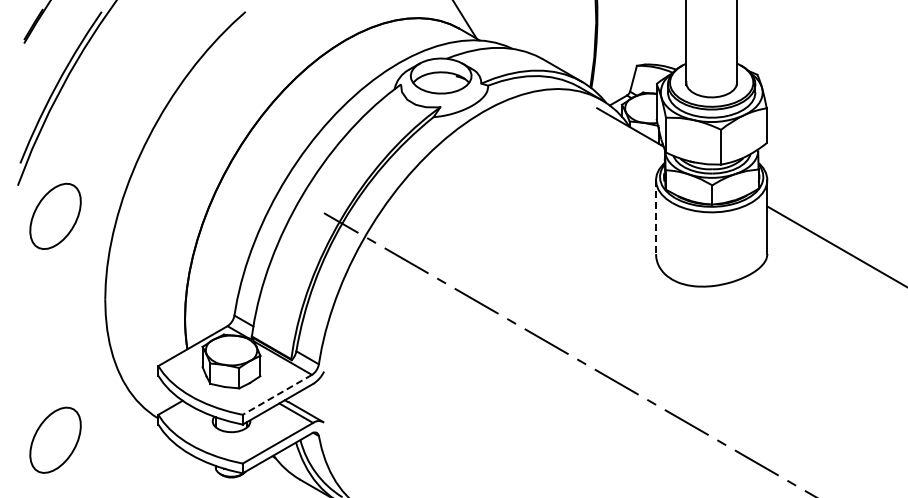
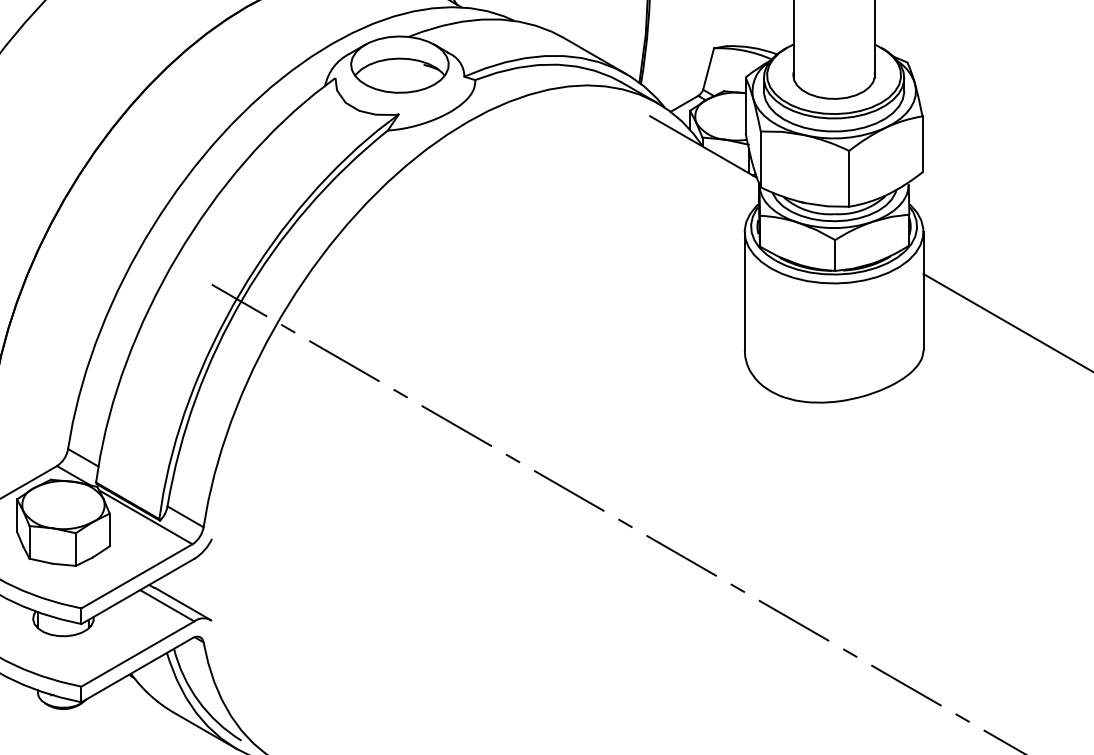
line: (655, 217) -> (743, 291), dashed -> solid
line: (277, 394) -> (137, 575), dashed -> solid

